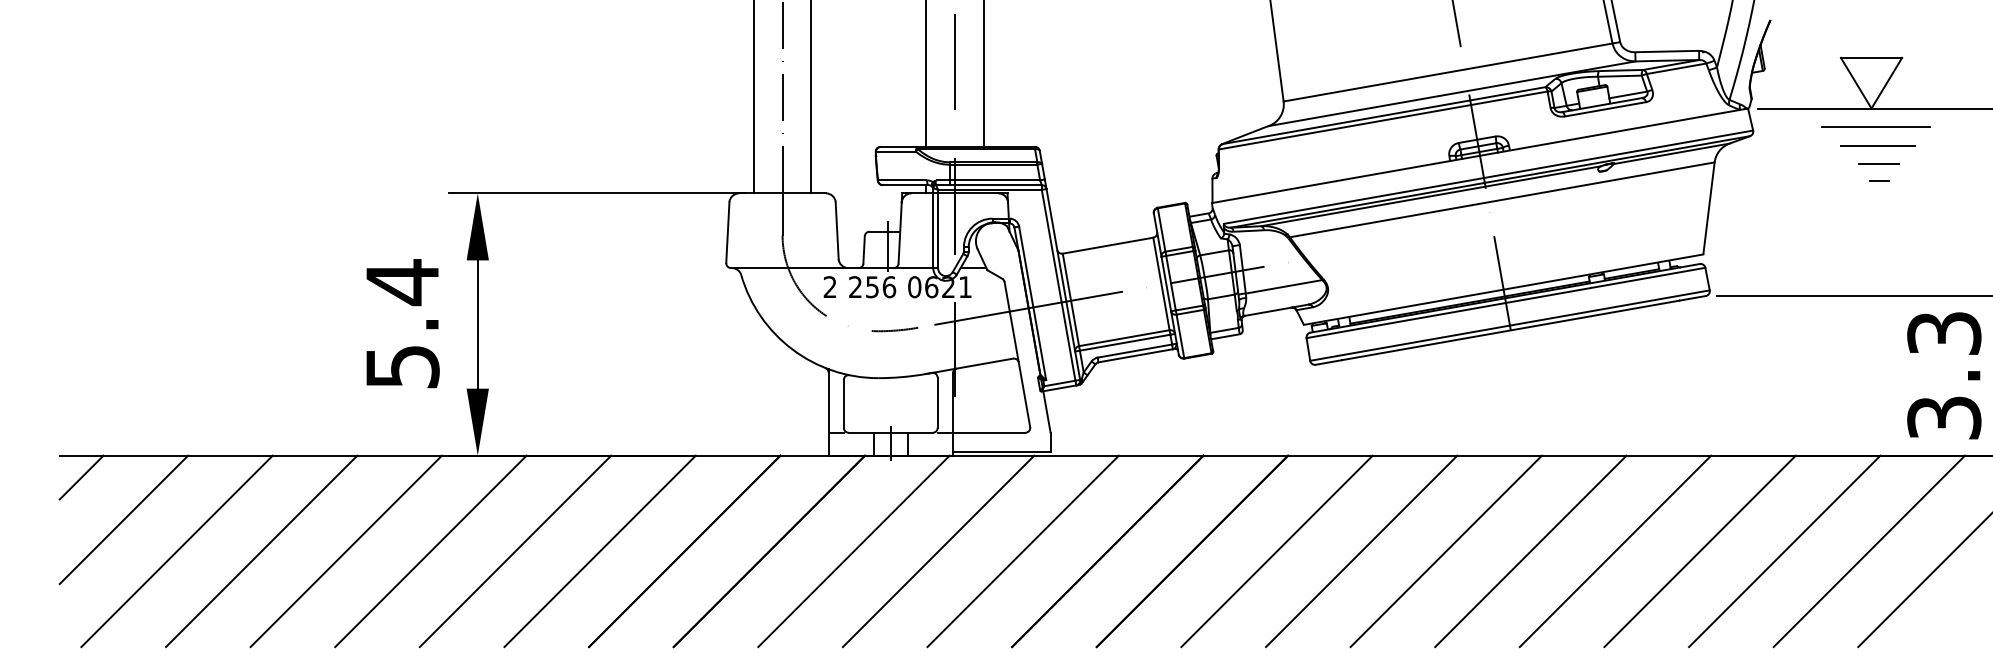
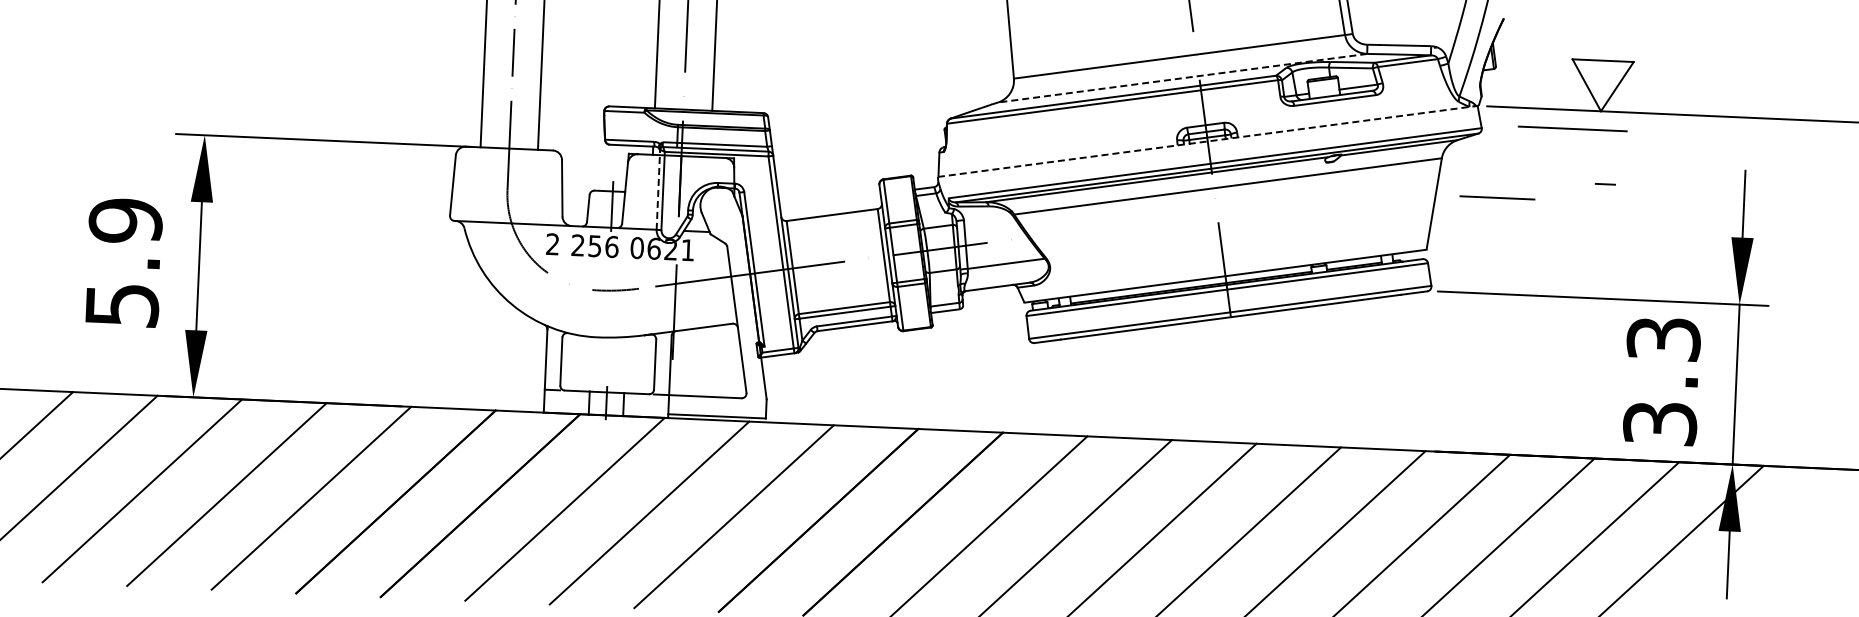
line: (1451, 93) -> (1181, 77), solid -> dashed
line: (1875, 126) -> (1572, 128), moved
line: (1877, 145) -> (1497, 197), moved
line: (1479, 155) -> (1207, 141), solid -> dashed
line: (1878, 163) -> (1605, 166), removed
line: (933, 227) -> (658, 189), solid -> dashed
text: (402, 282) -> (125, 221), 5.4 -> 5.9

